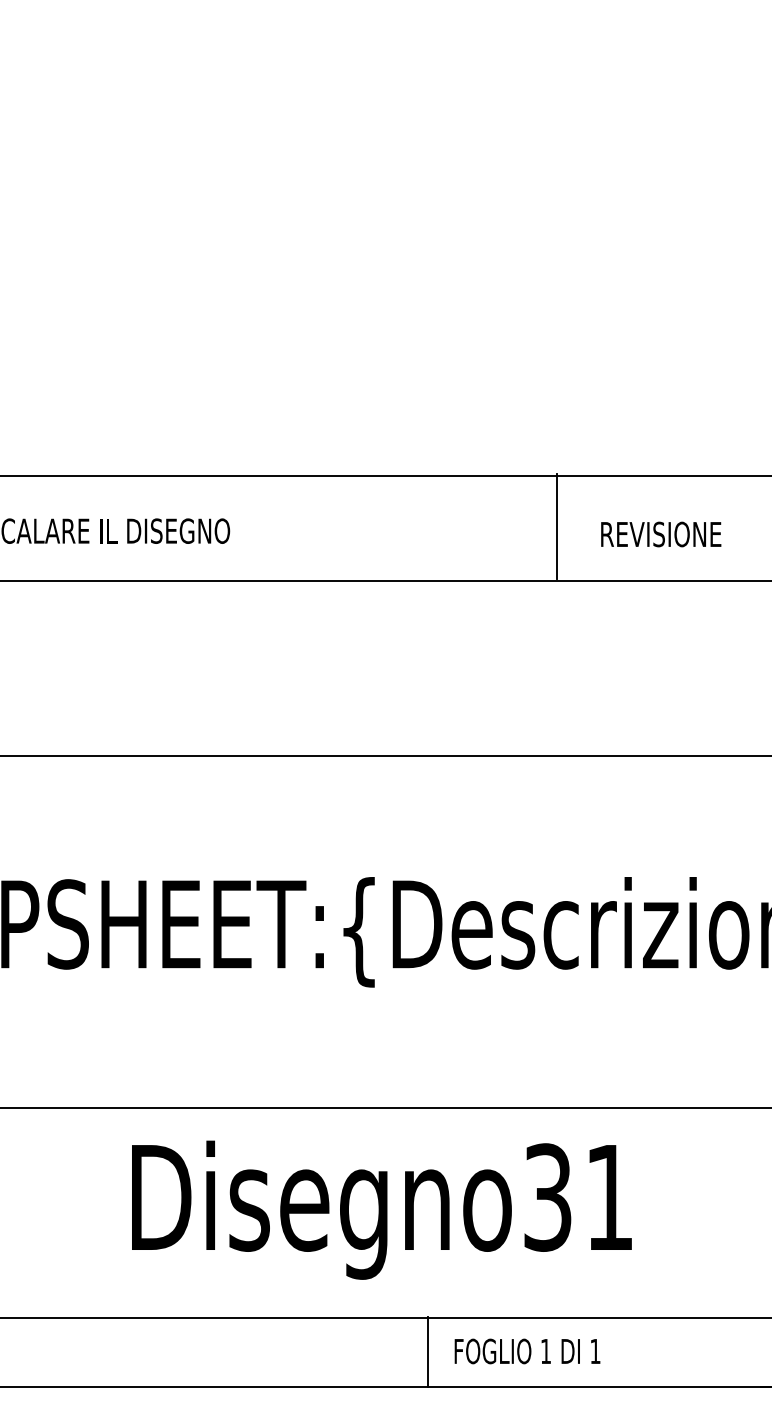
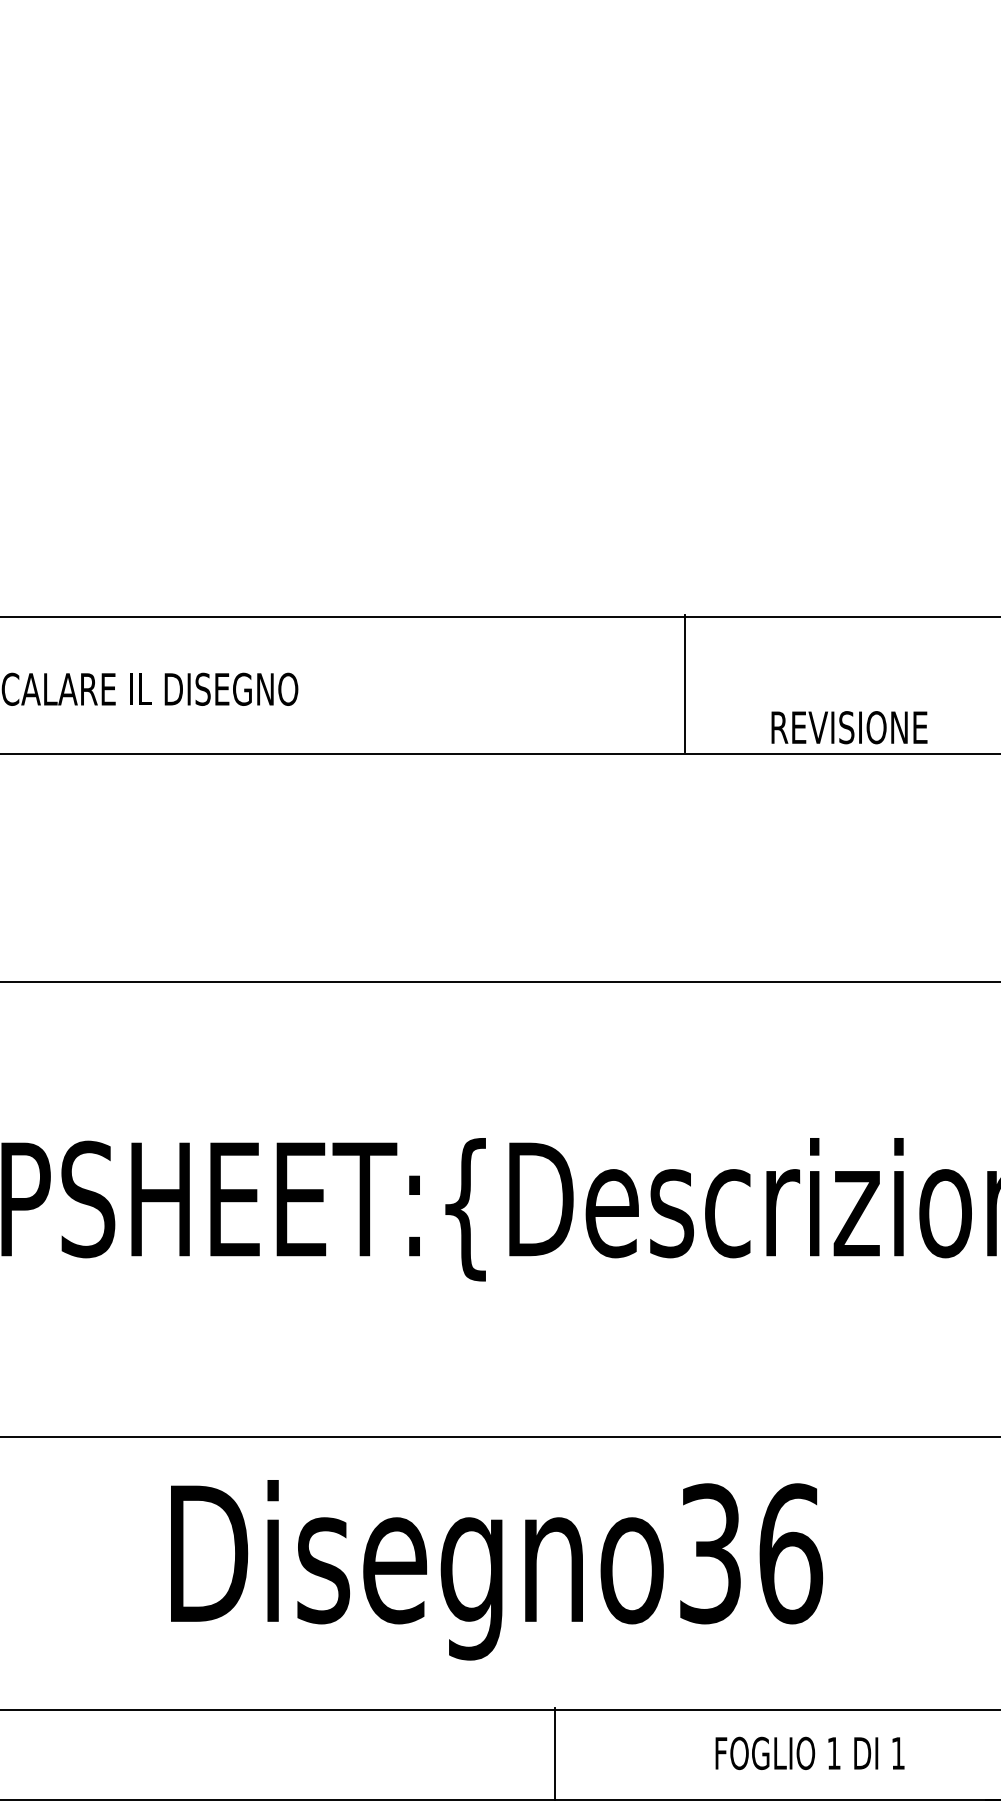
line: (557, 526) -> (685, 683), moved
text: (661, 534) -> (849, 727), moved
text: (610, 1197) -> (791, 1553), Disegno31 -> Disegno36
text: (527, 1351) -> (809, 1753), moved

